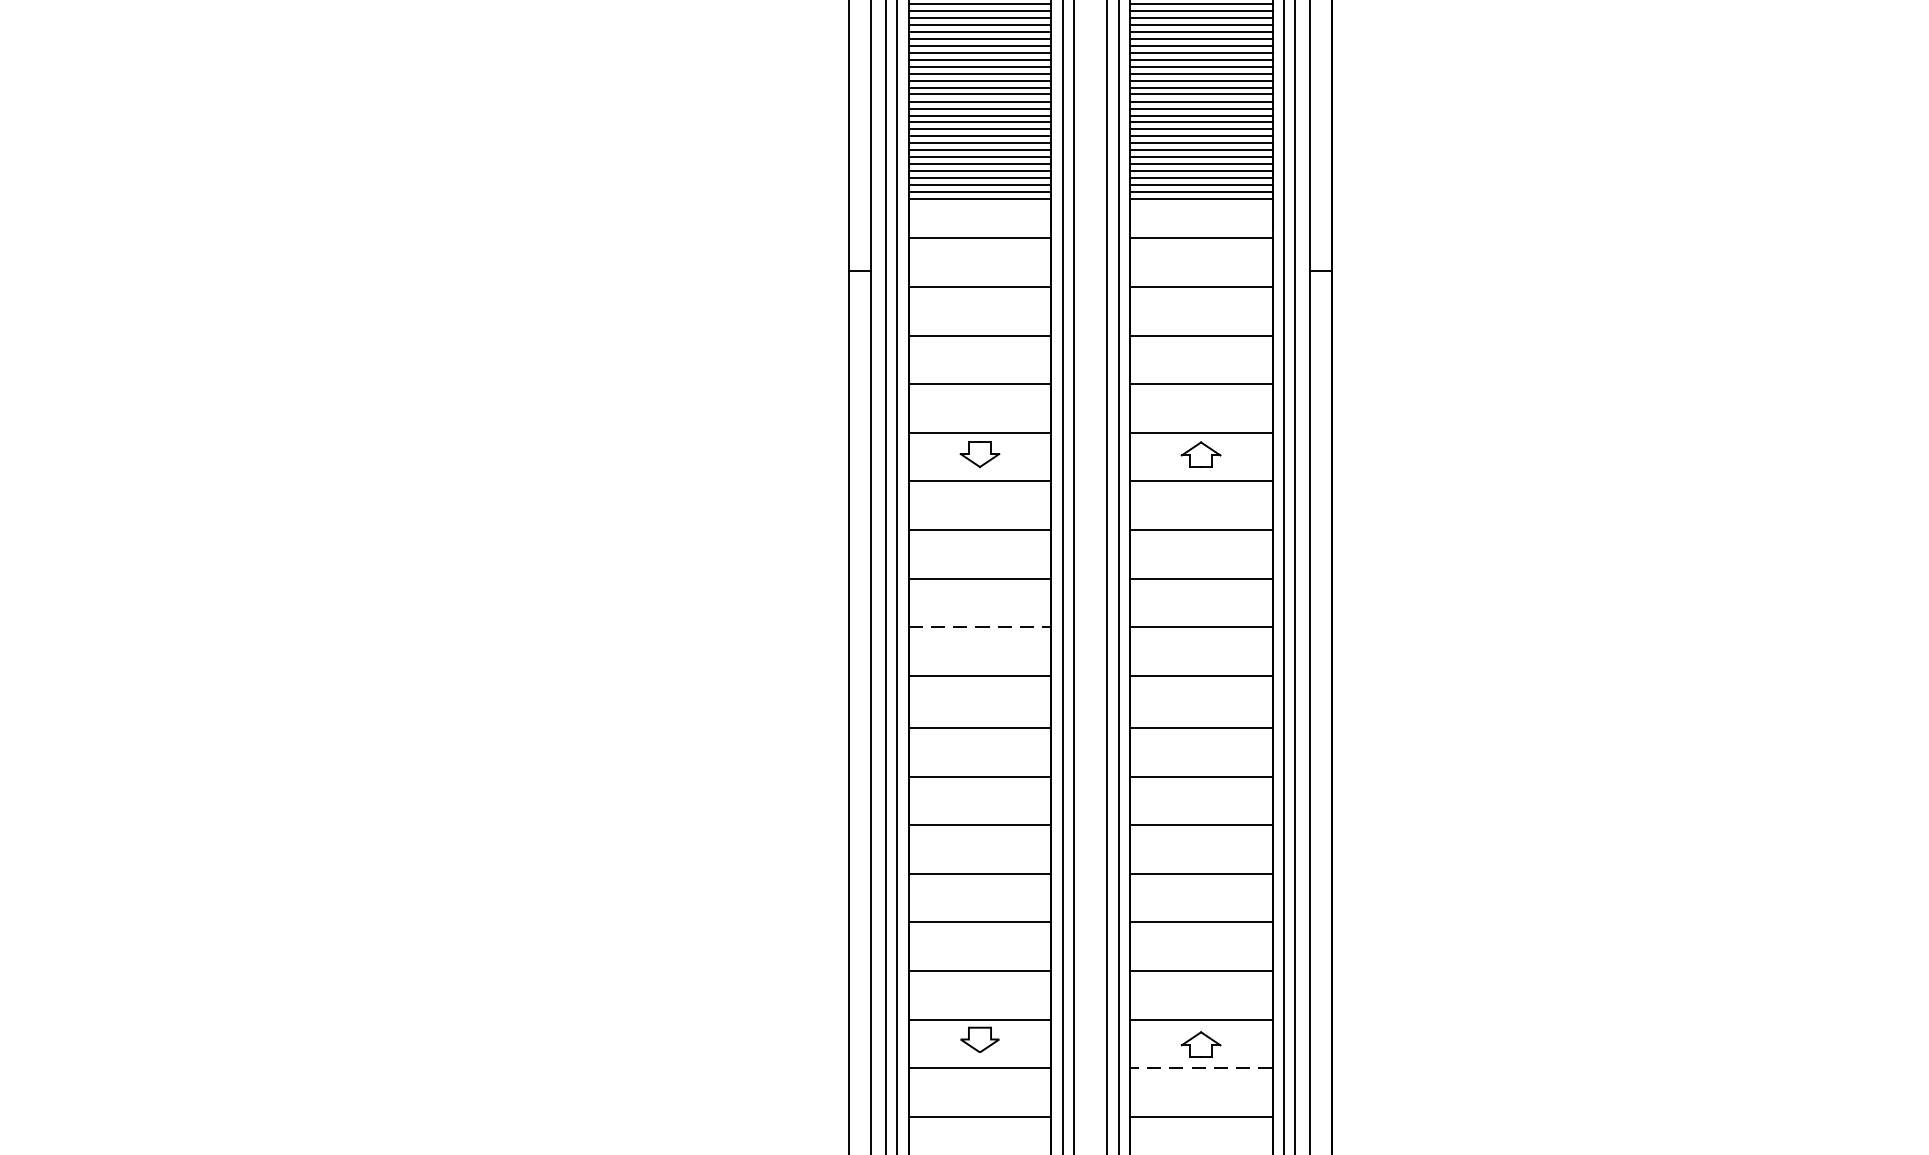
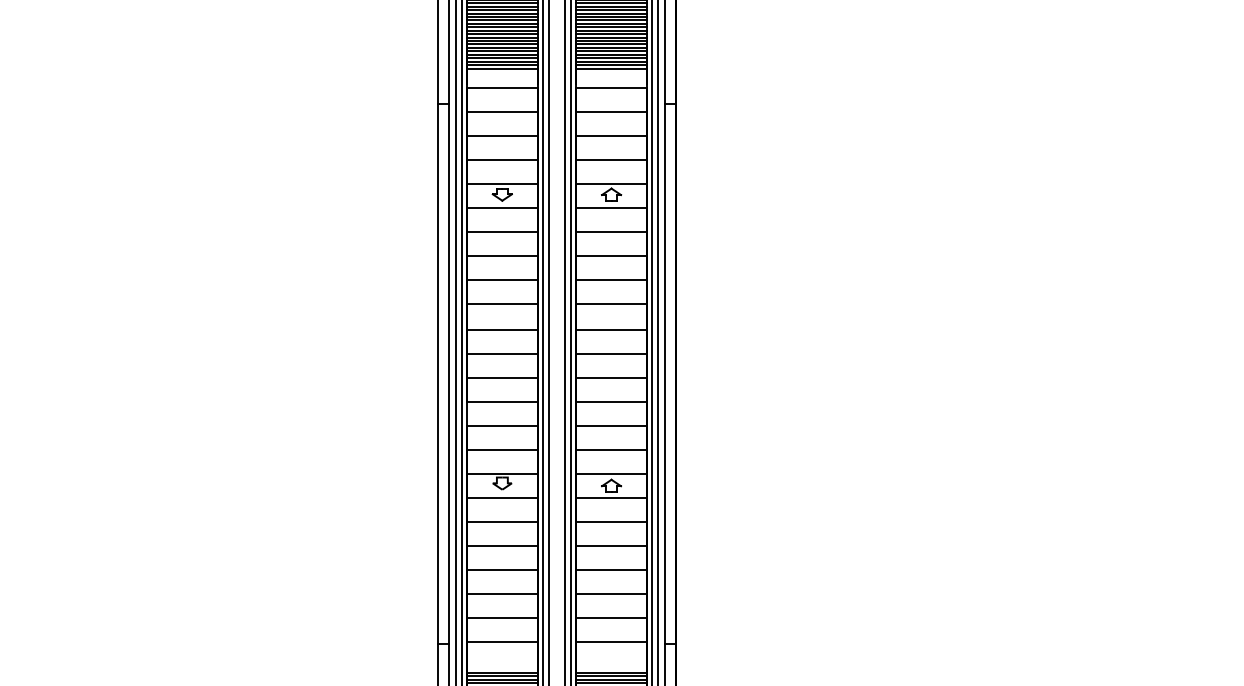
line: (980, 626) -> (502, 279), dashed -> solid
line: (1201, 1068) -> (611, 497), dashed -> solid

